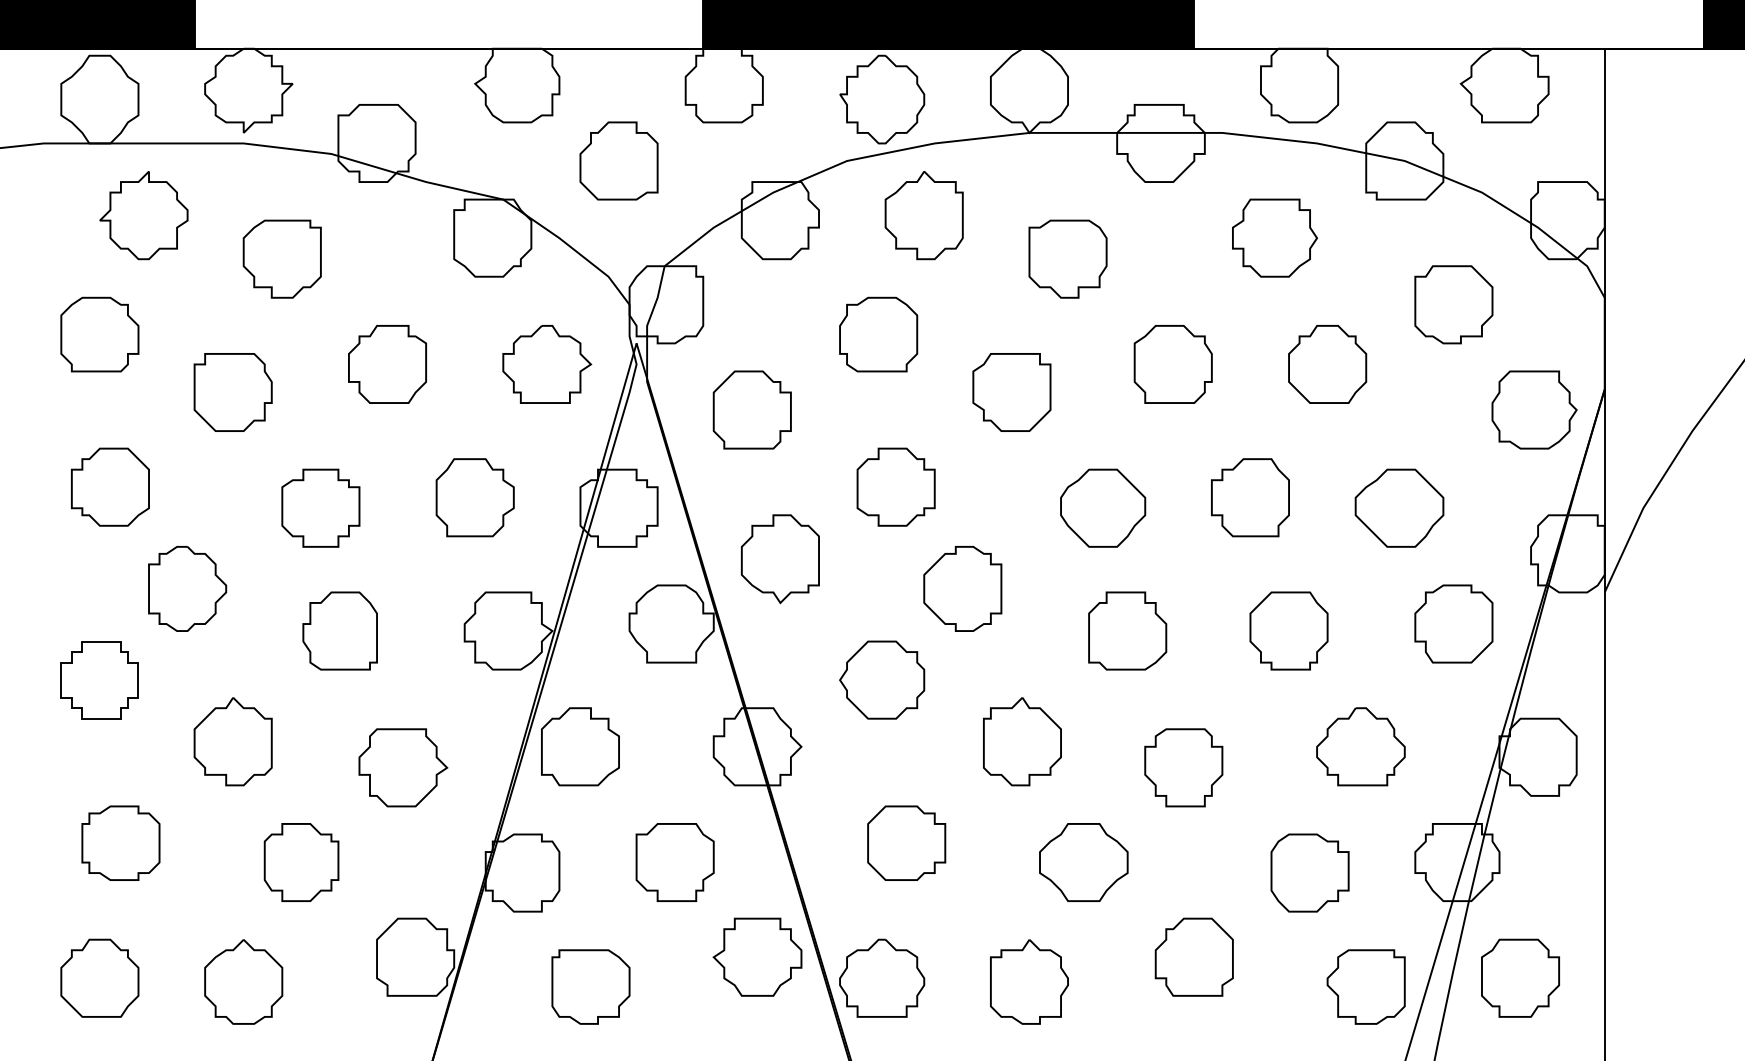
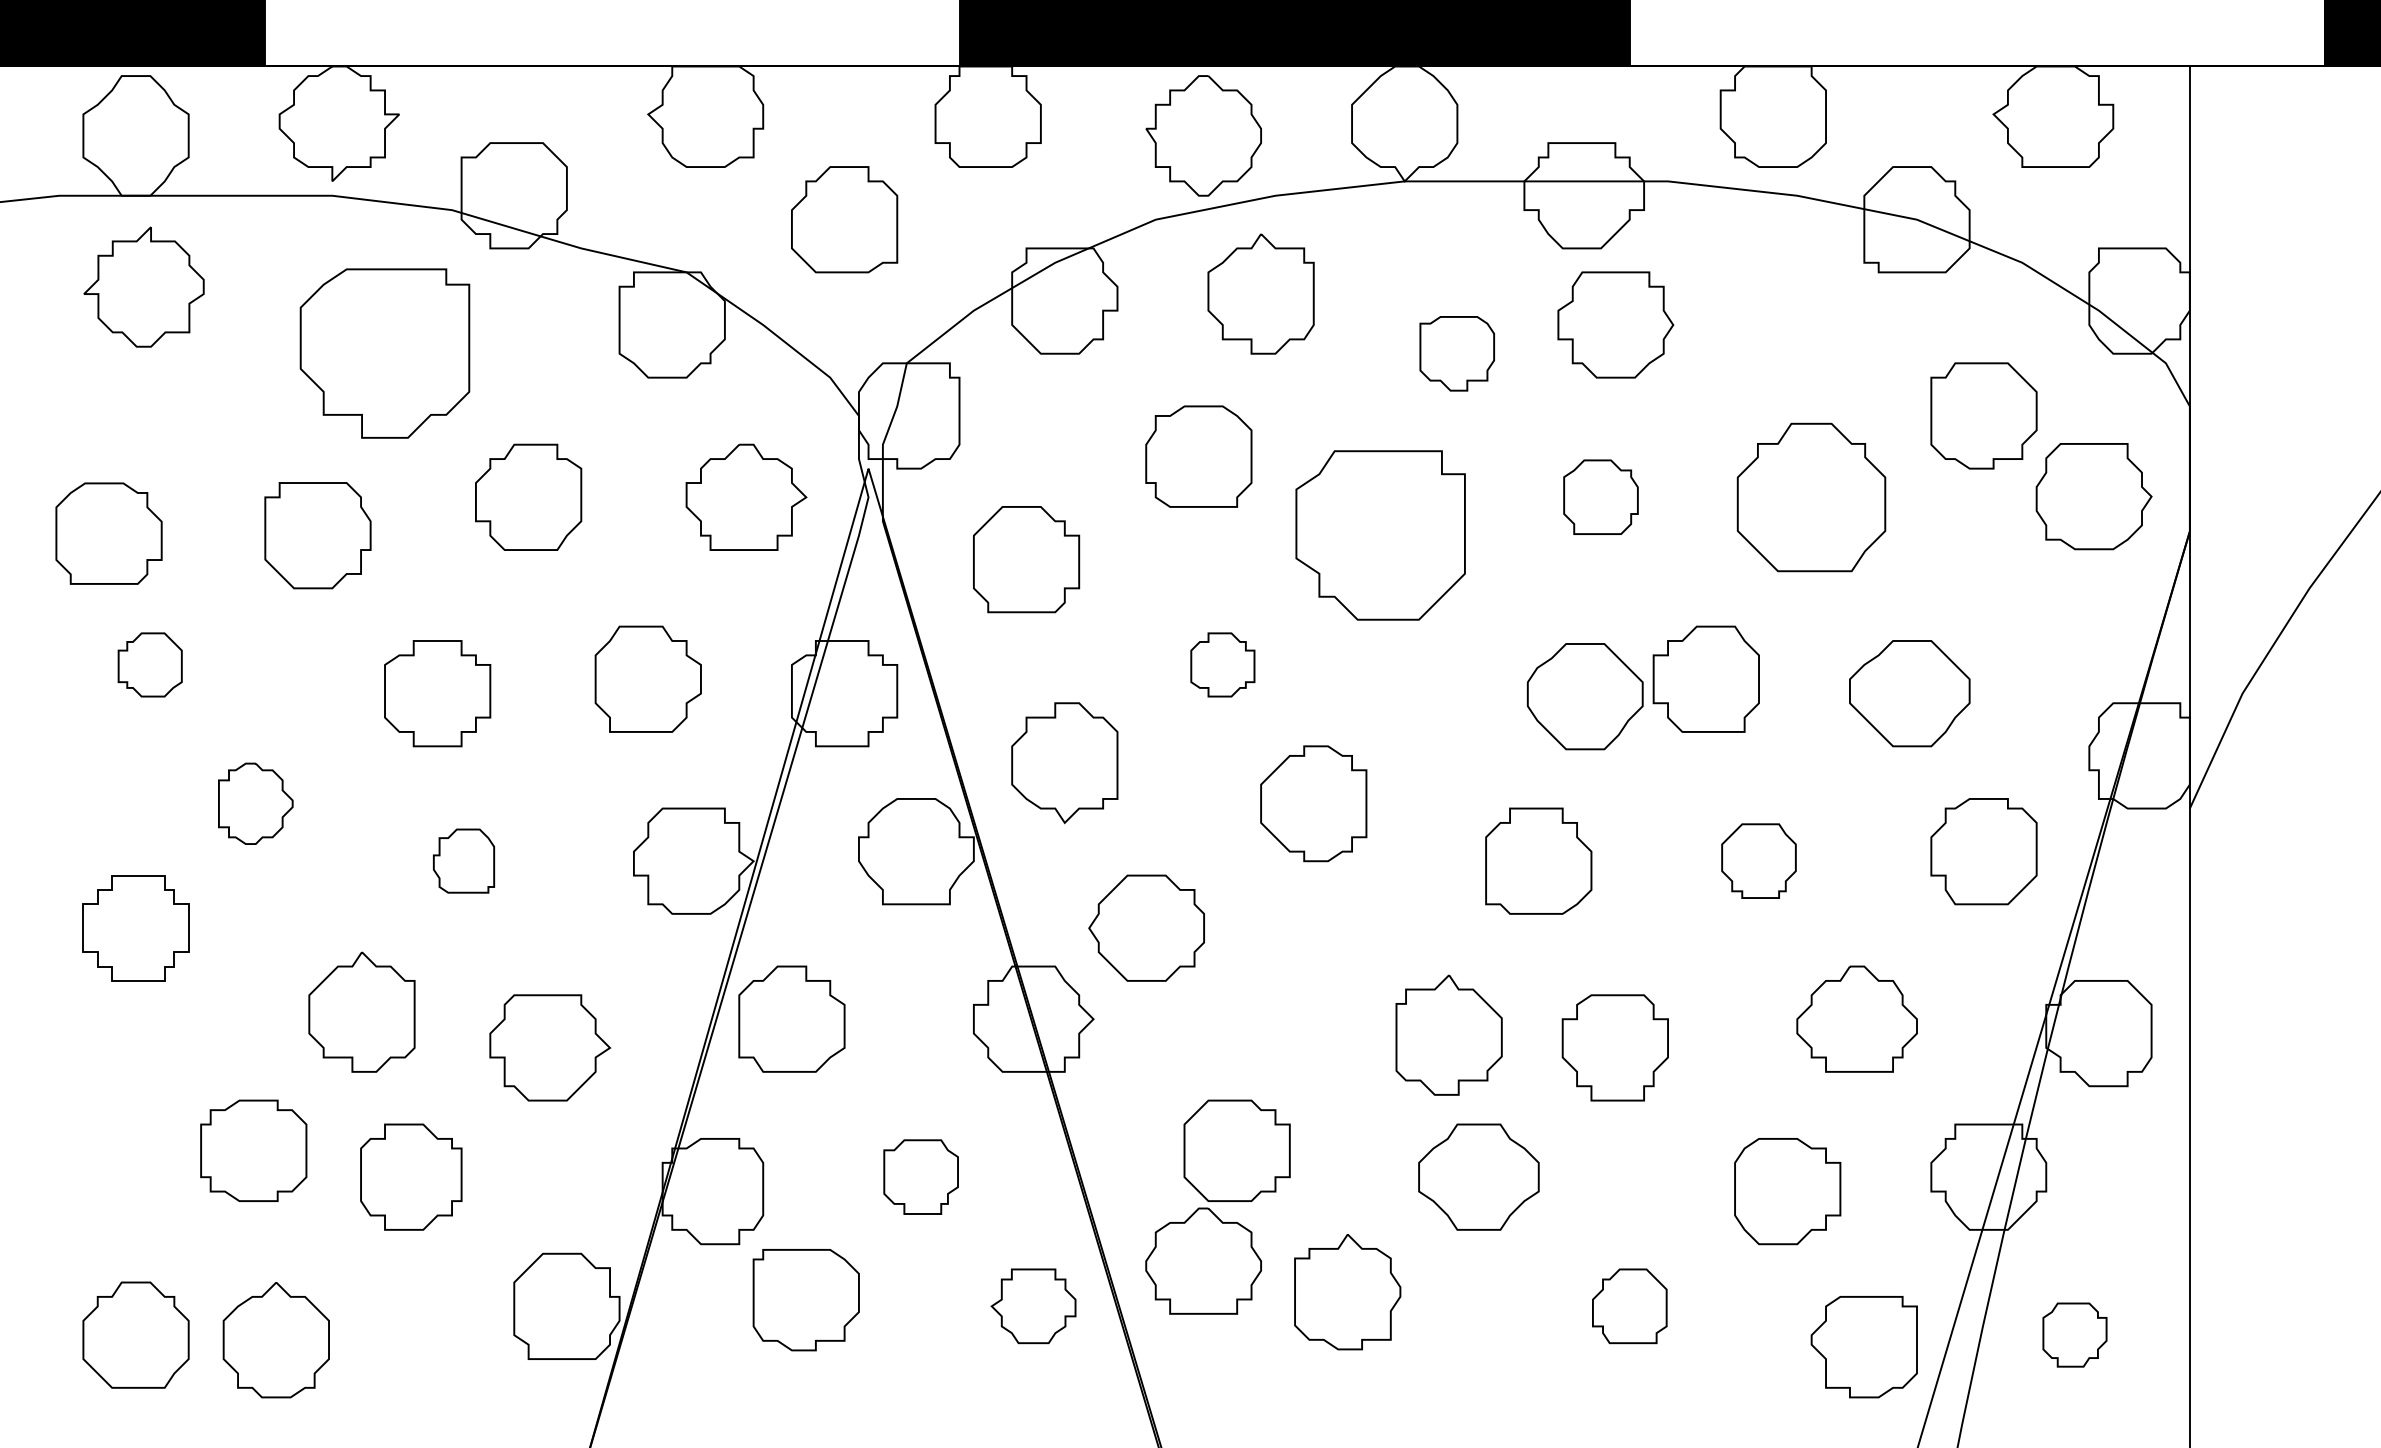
part: (143, 215) -> (143, 286), moved
part: (1274, 237) -> (1615, 324), moved
part: (281, 259) -> (384, 353), size x1.6
part: (1067, 259) -> (1456, 353), size x0.7
part: (99, 334) -> (108, 533), moved
part: (1172, 363) -> (1600, 496), size x0.7
part: (1327, 363) -> (1811, 496), size x1.4
part: (1011, 392) -> (1380, 535), size x1.6
part: (1534, 409) -> (2093, 496), moved
part: (109, 486) -> (149, 664), size x0.6
part: (895, 486) -> (1222, 664), size x0.6
part: (1102, 508) -> (1584, 696), moved
part: (187, 588) -> (255, 803), size x0.7
part: (339, 630) -> (463, 860), size x0.6
part: (1288, 630) -> (1758, 860), size x0.7
part: (882, 679) -> (1146, 927), moved
part: (232, 741) -> (361, 1011), moved
part: (1021, 741) -> (1448, 1034), moved
part: (120, 842) -> (253, 1150), moved
part: (674, 862) -> (920, 1176), size x0.7
part: (757, 956) -> (1033, 1305), size x0.7
part: (1194, 956) -> (1629, 1305), size x0.7
part: (882, 977) -> (1203, 1260), moved
part: (1520, 977) -> (2074, 1334), size x0.6
part: (243, 982) -> (275, 1340), moved
part: (1029, 982) -> (1347, 1292), moved
part: (590, 987) -> (805, 1300), moved

